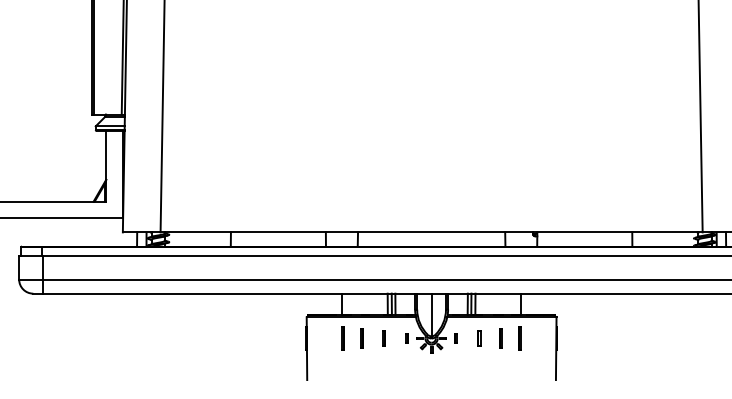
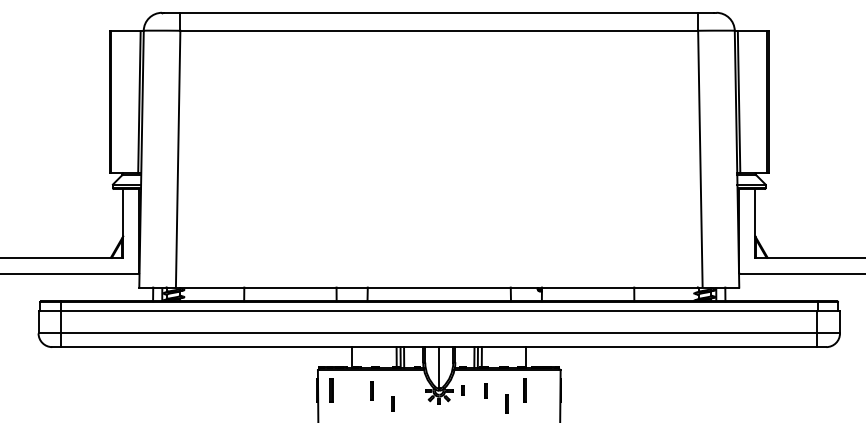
line: (343, 338) -> (331, 390), moved
line: (383, 338) -> (392, 403), moved
part: (407, 338) -> (415, 390), removed
line: (500, 338) -> (506, 403), moved

